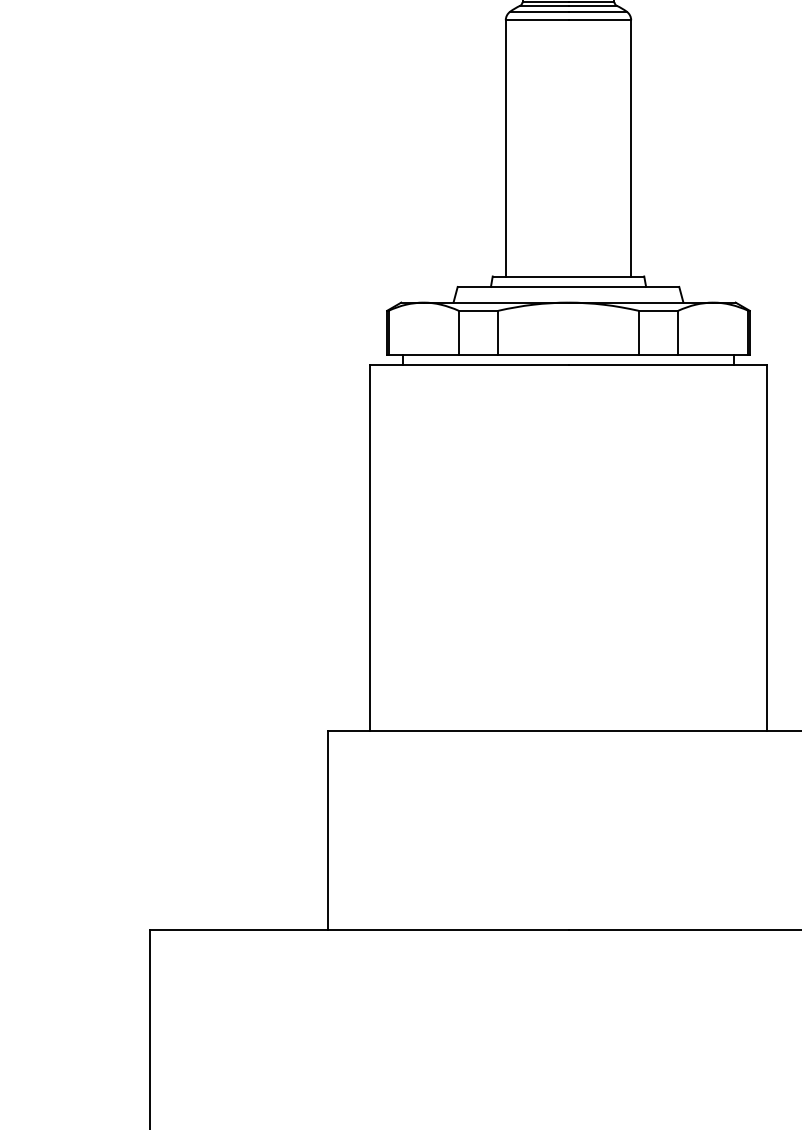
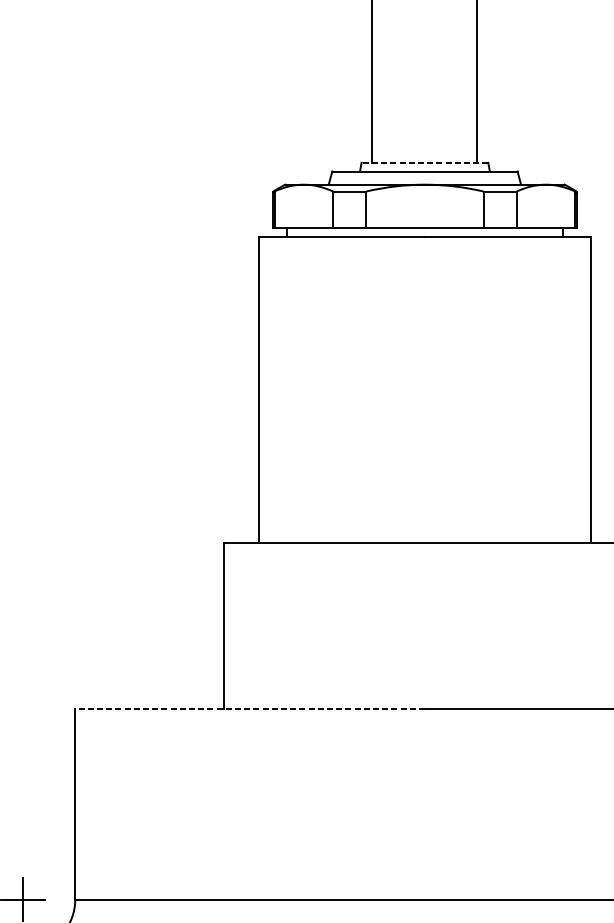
line: (568, 276) -> (424, 162), solid -> dashed
line: (358, 929) -> (249, 708), solid -> dashed

